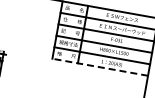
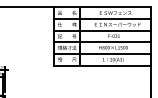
line: (100, 67) -> (102, 65), dashed -> solid

